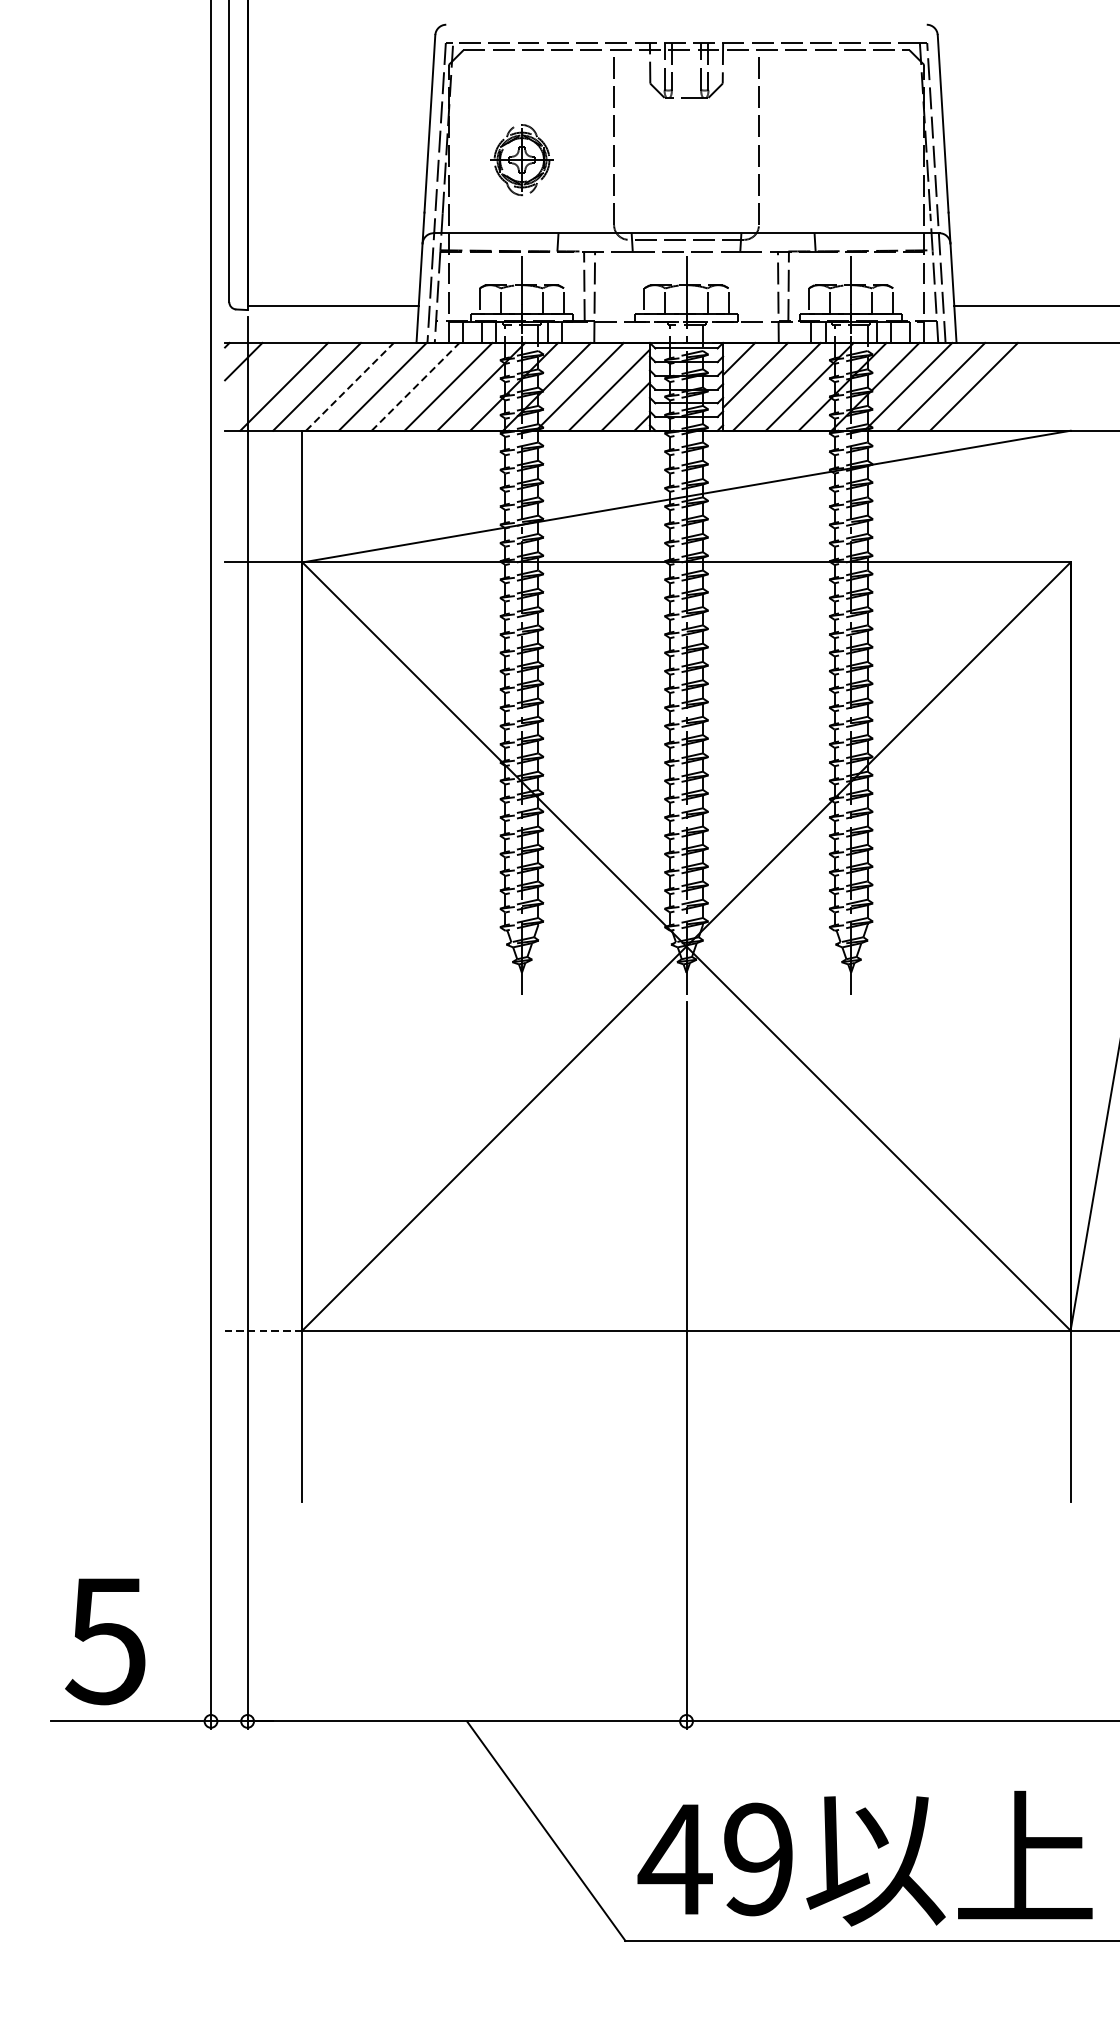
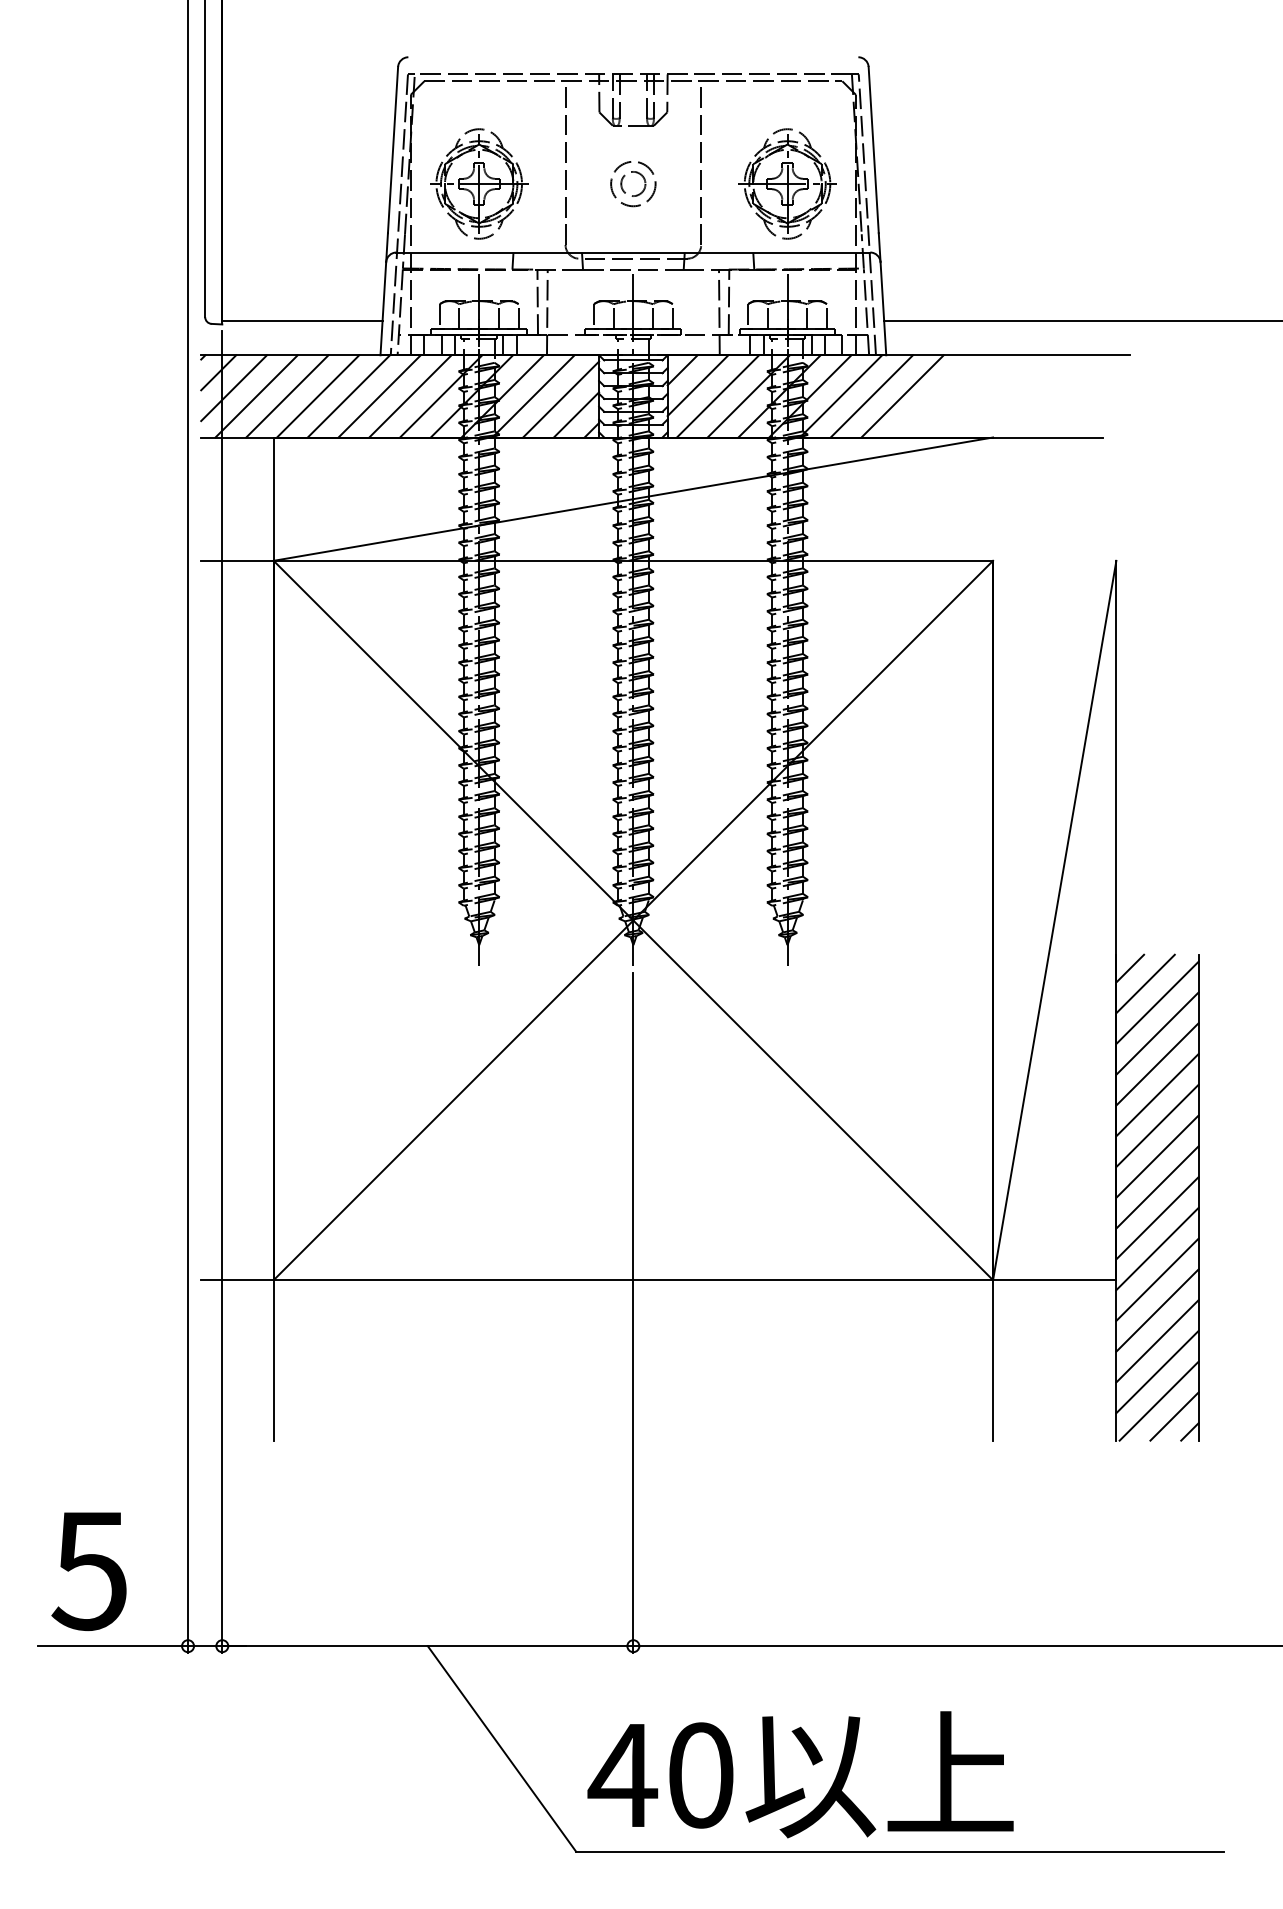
part: (522, 159) -> (479, 183), size x1.67
part: (851, 159) -> (787, 183), added
part: (692, 170) -> (638, 193), added
line: (259, 378) -> (233, 388), added
line: (350, 386) -> (318, 396), dashed -> solid
line: (416, 386) -> (380, 396), dashed -> solid
line: (262, 1330) -> (236, 1280), dashed -> solid
text: (758, 1859) -> (700, 1775), 49 -> 40

